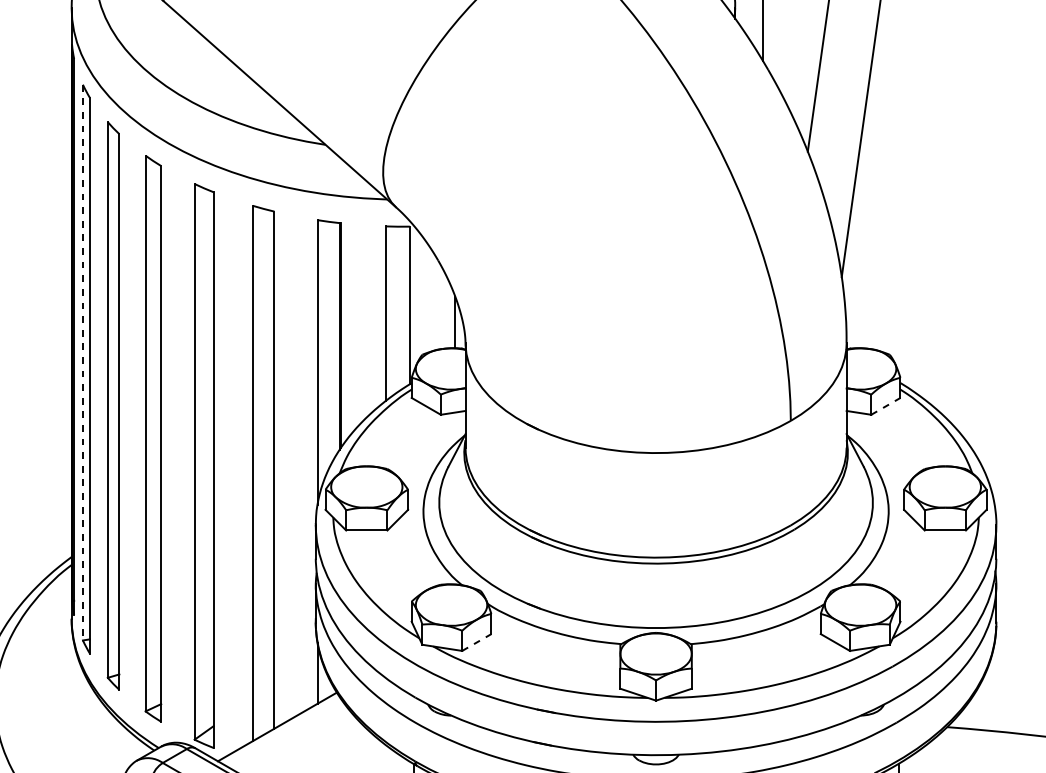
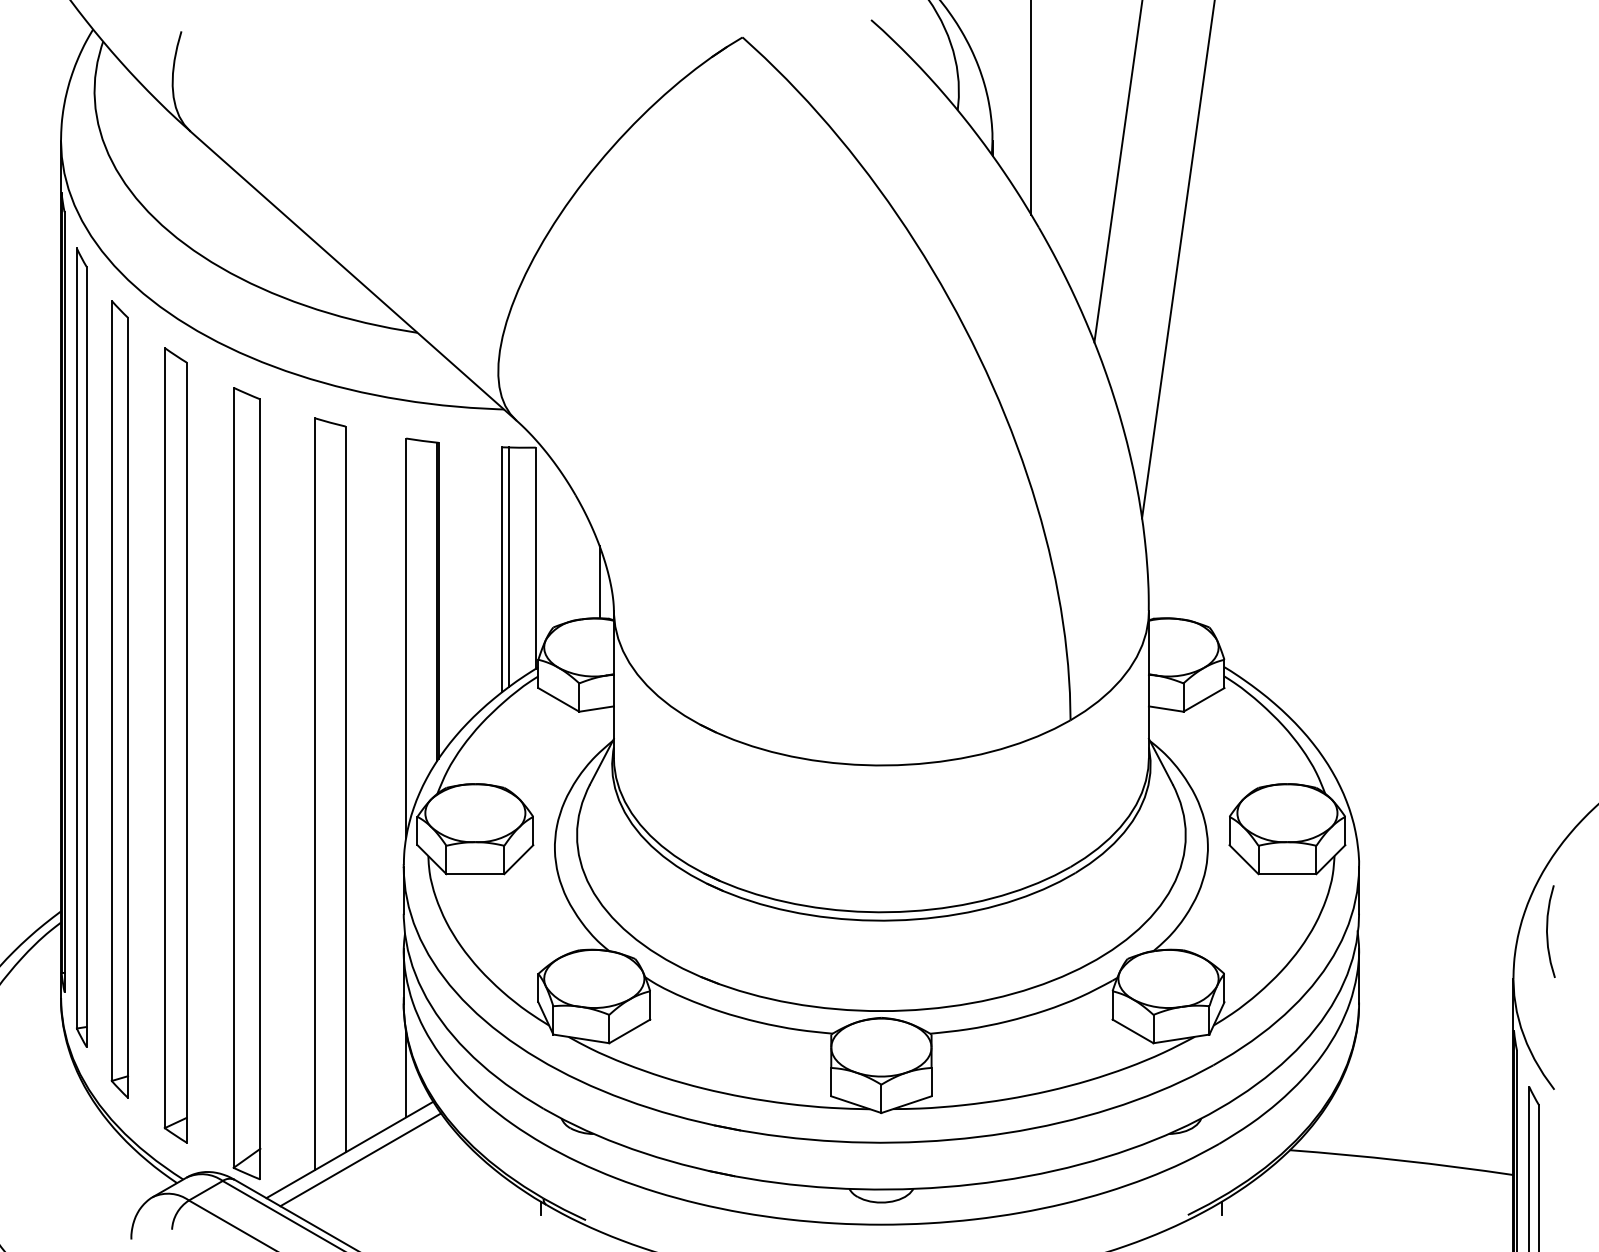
line: (390, 312) -> (508, 567), added
line: (82, 362) -> (76, 638), dashed -> solid
line: (885, 406) -> (1203, 699), dashed -> solid
line: (476, 642) -> (629, 1031), dashed -> solid
line: (284, 733) -> (360, 1159), added

